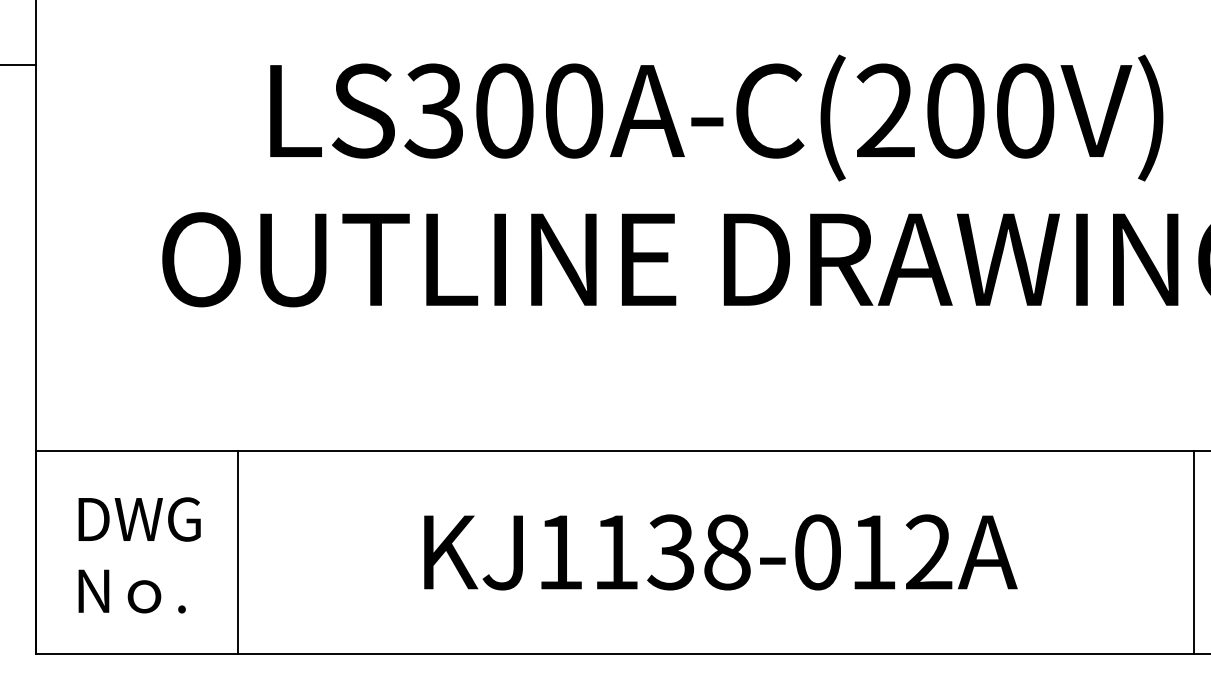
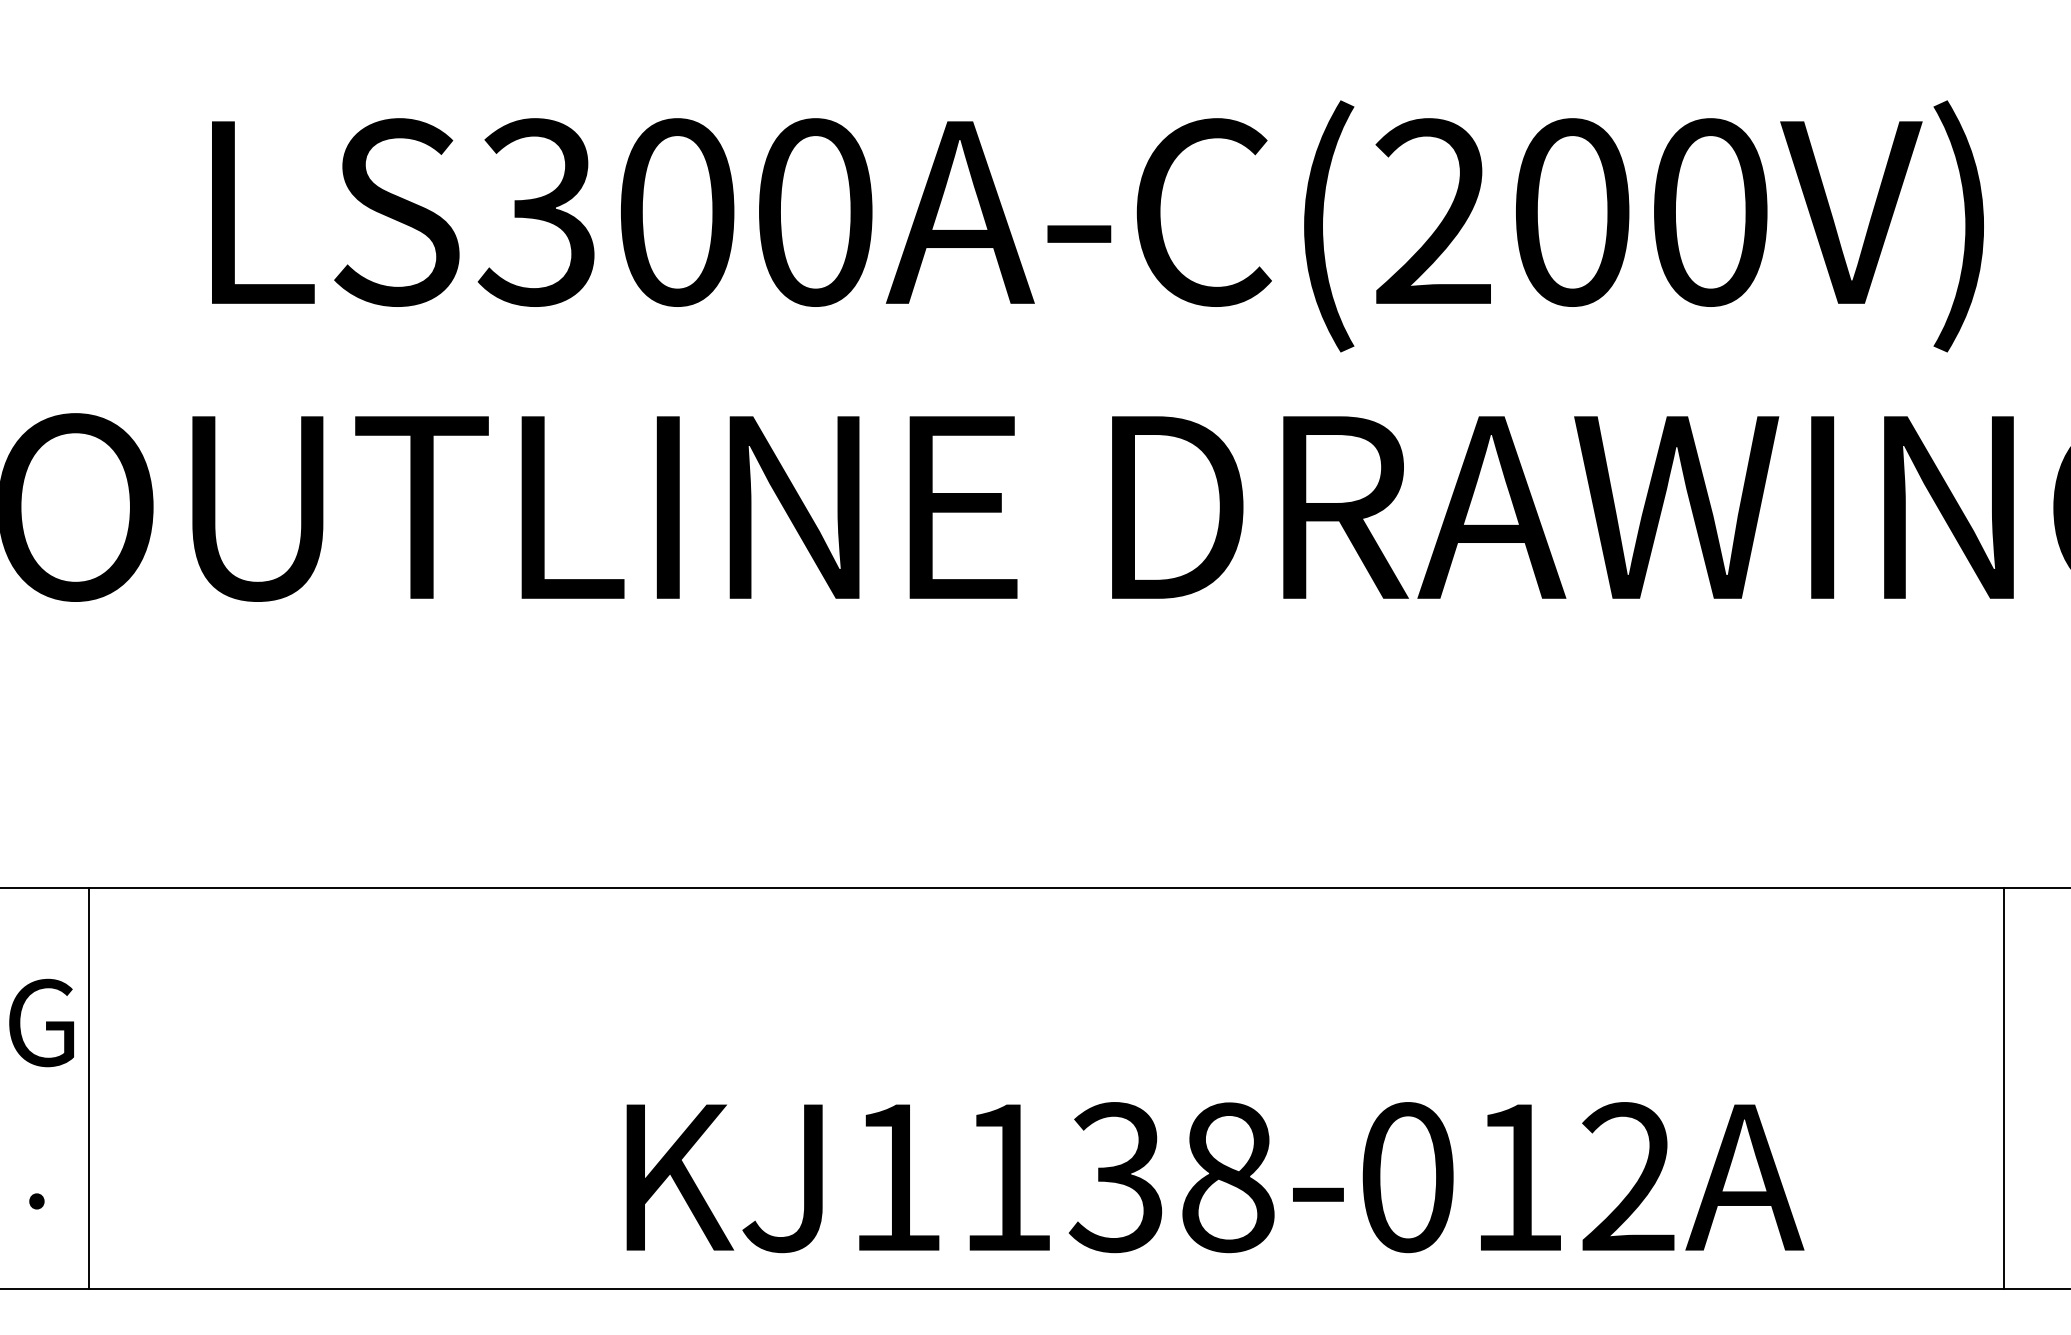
line: (238, 552) -> (89, 1088), moved
part: (720, 552) -> (1214, 1177), moved
line: (1194, 552) -> (2004, 1088), moved

